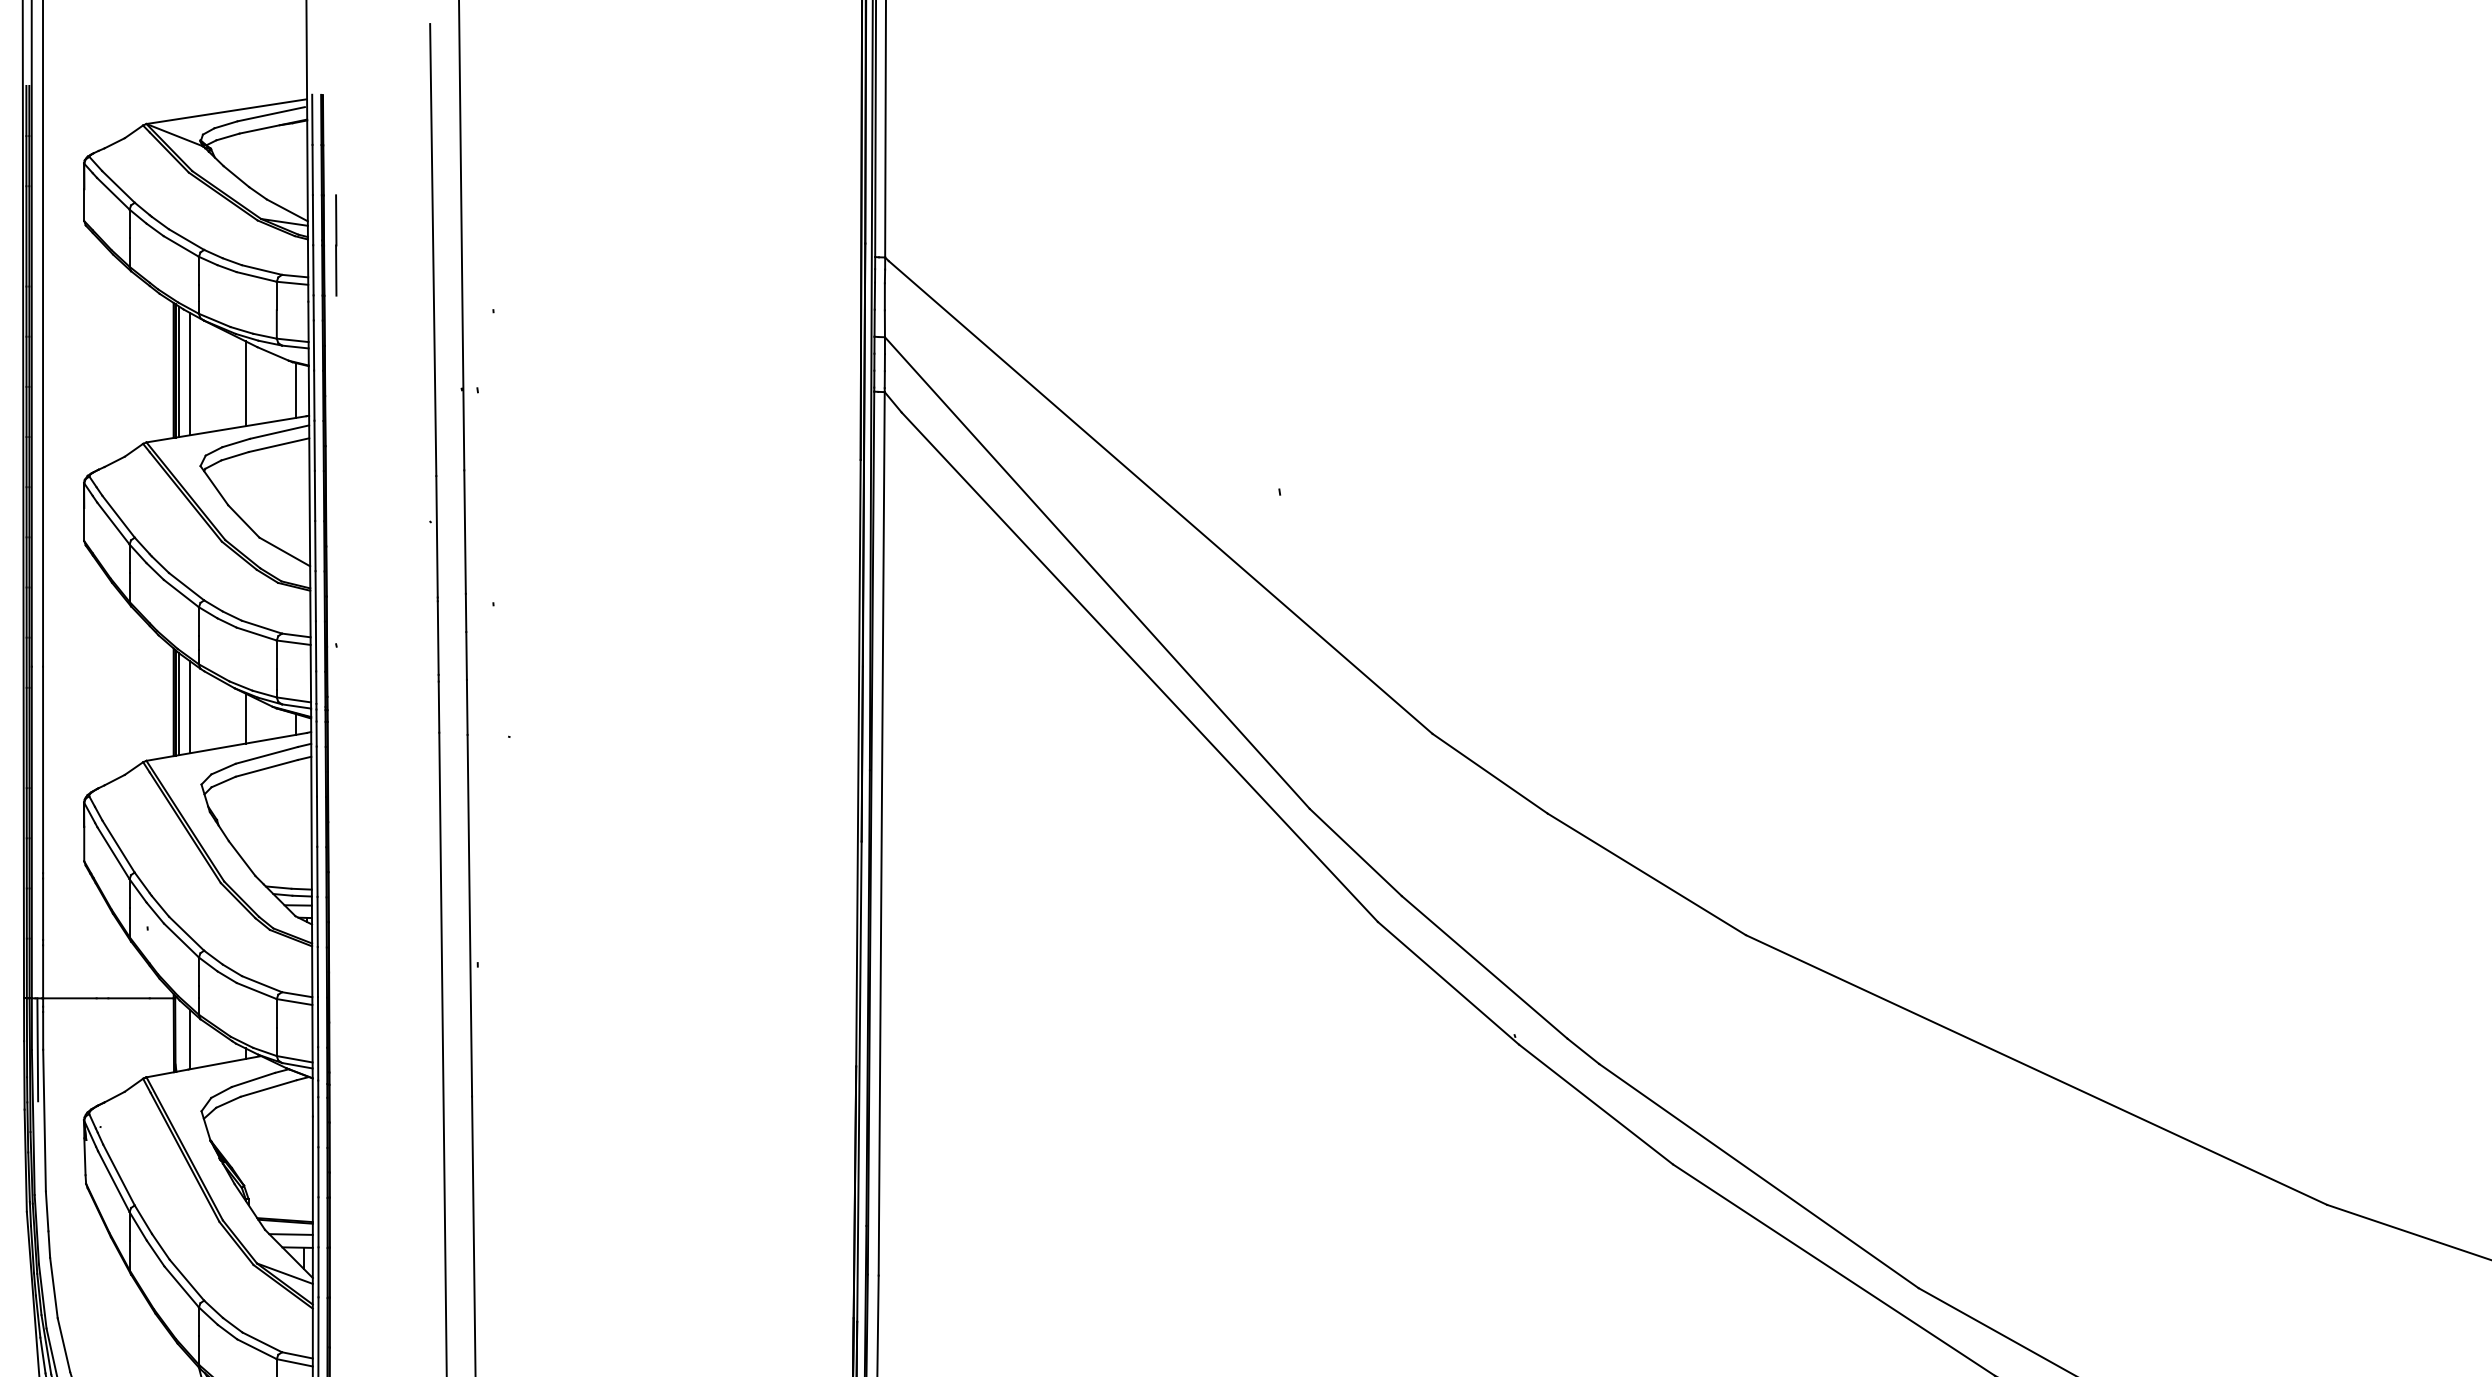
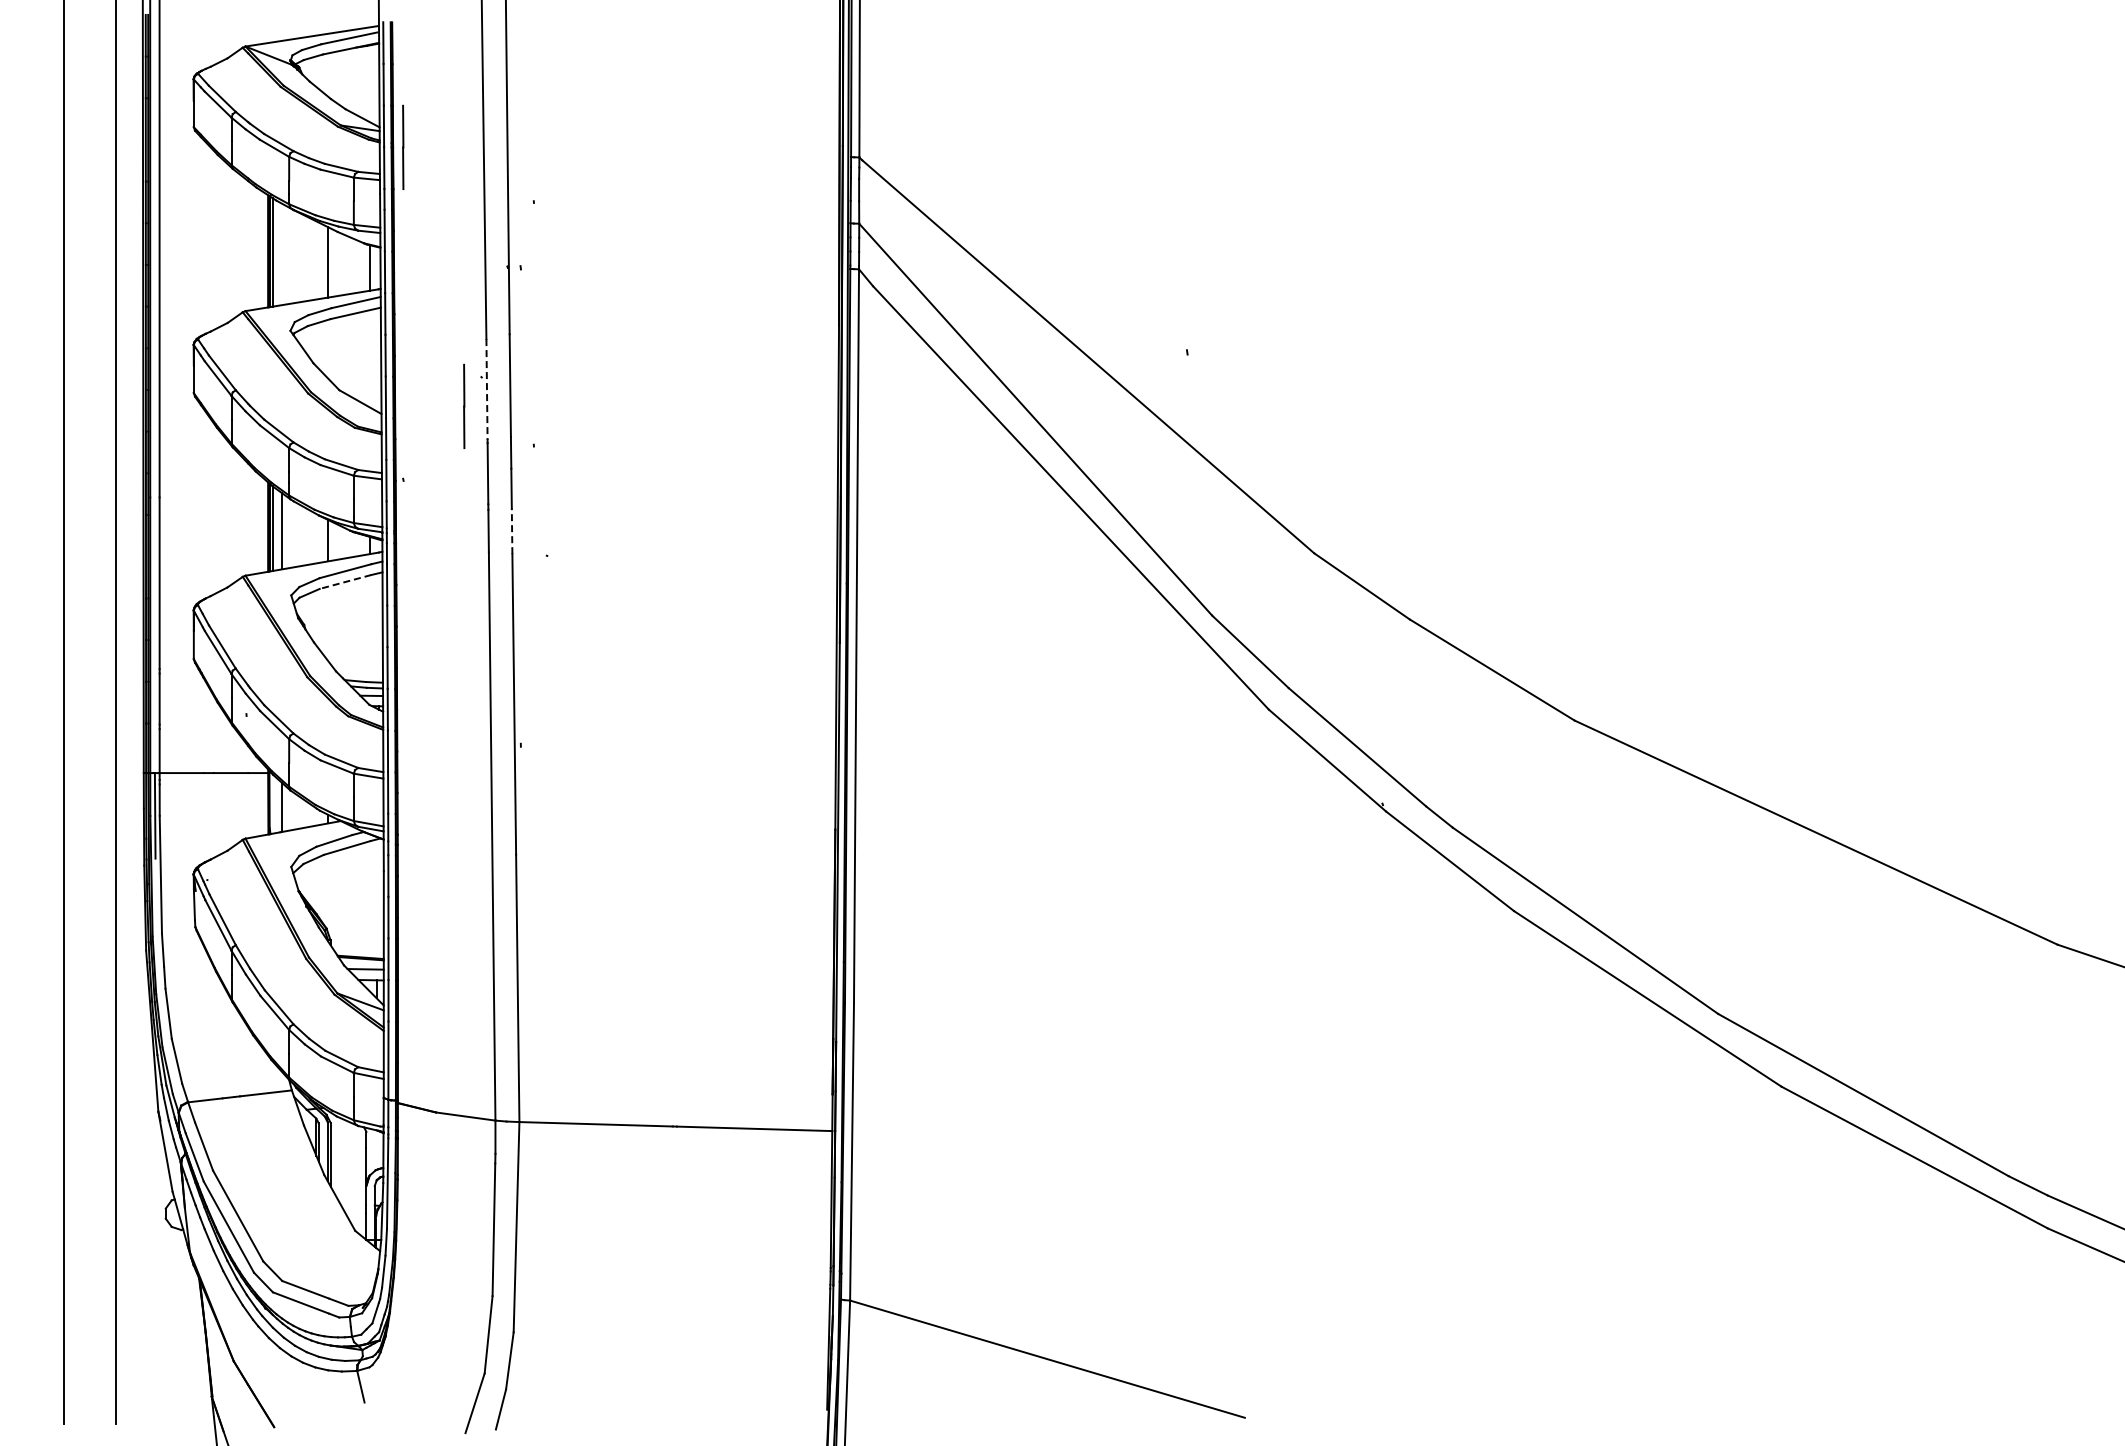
line: (189, 374) -> (281, 254), removed
line: (437, 537) -> (487, 390), solid -> dashed
line: (409, 555) -> (464, 405), added
line: (467, 707) -> (512, 531), solid -> dashed
line: (266, 767) -> (345, 581), solid -> dashed

